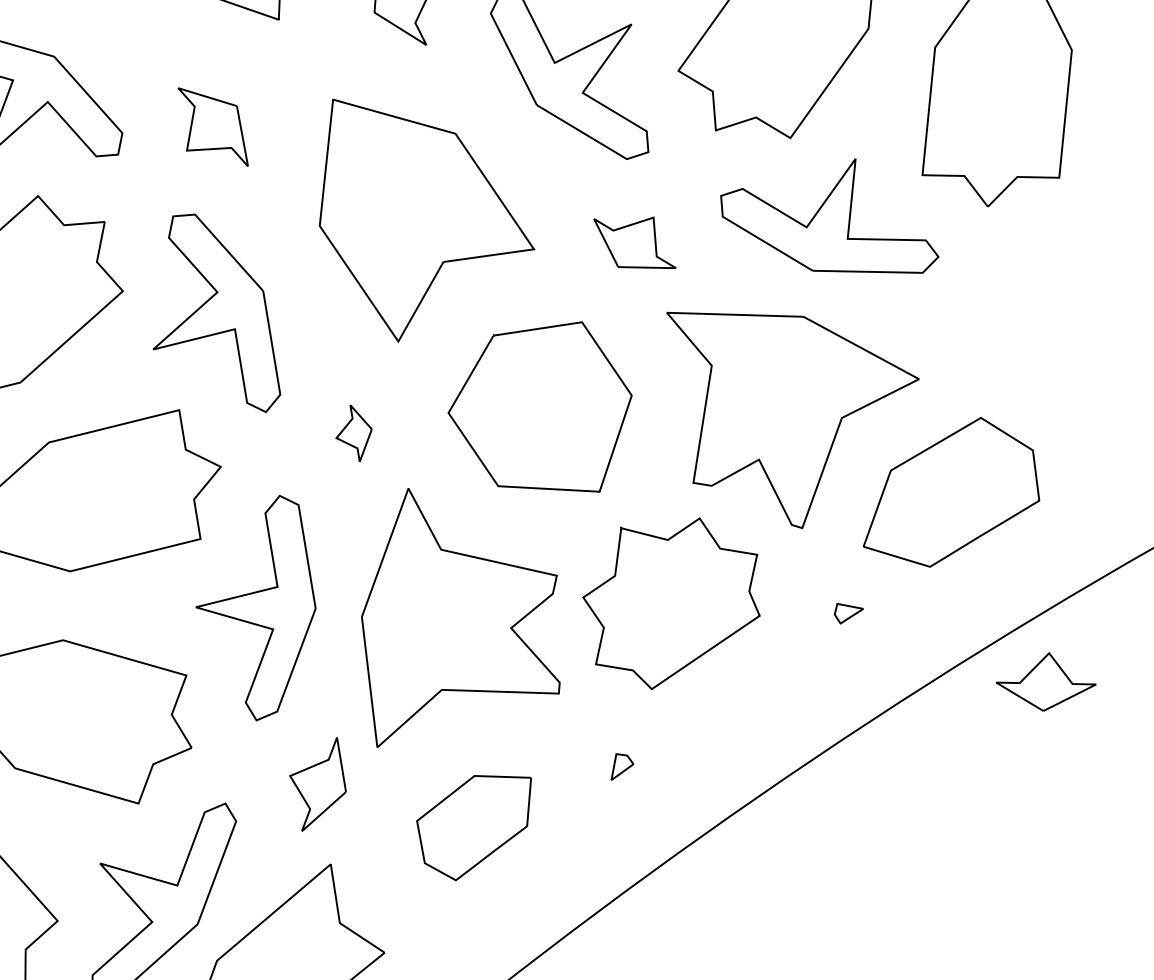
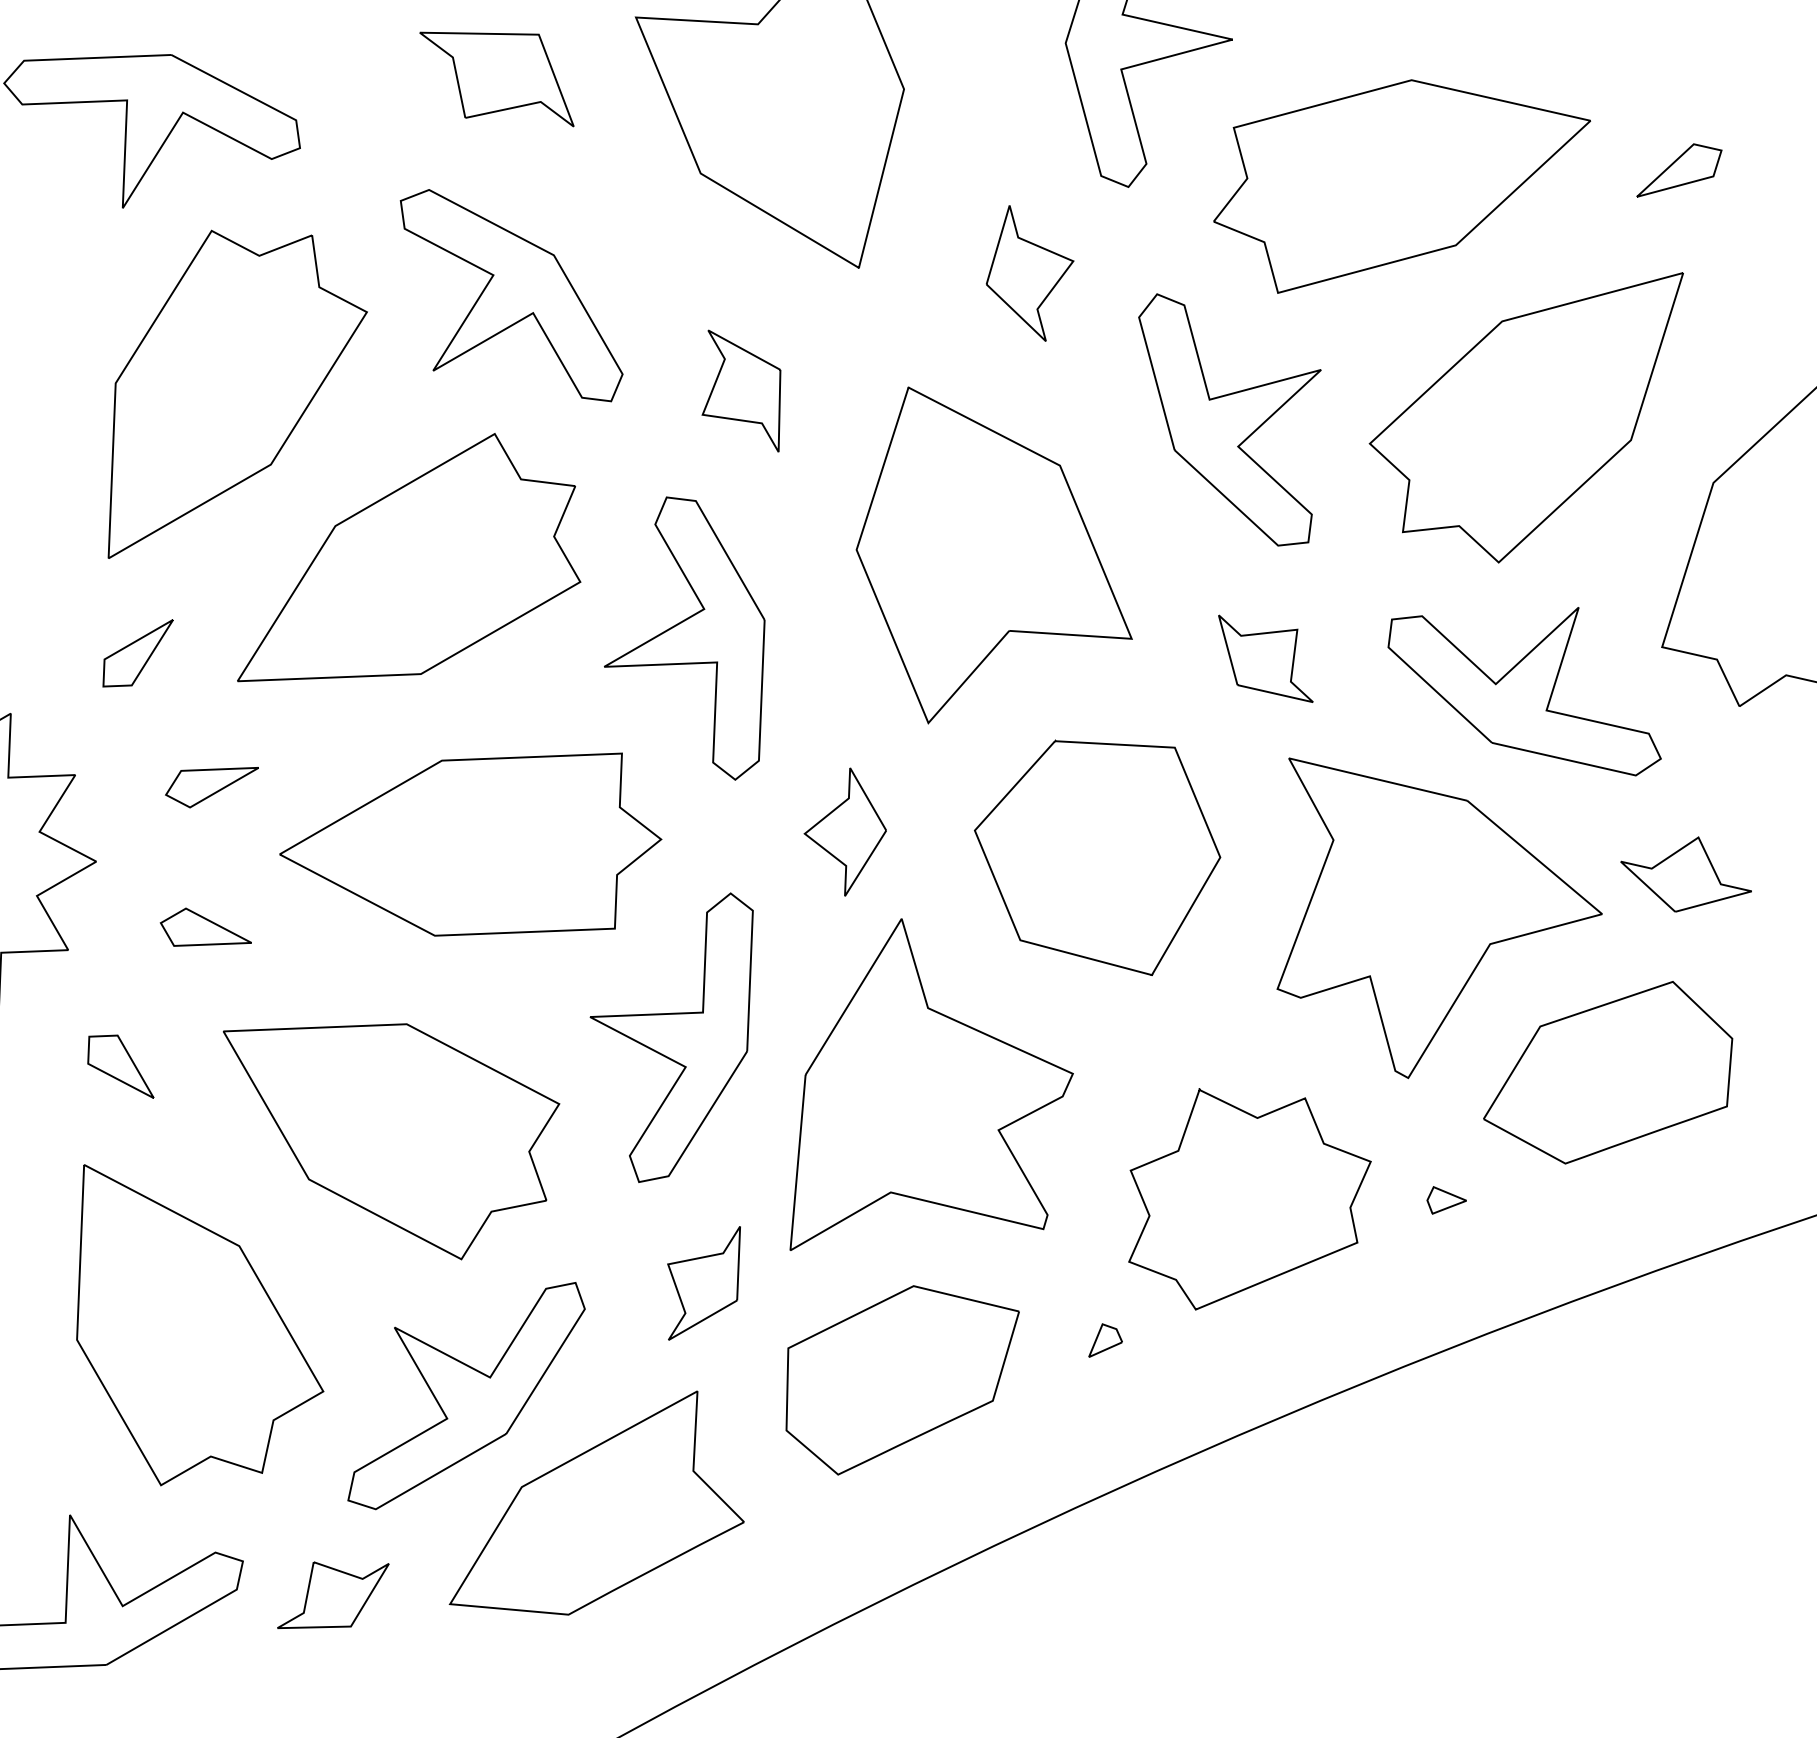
part: (353, 433) -> (844, 831), size x1.67
part: (674, 600) -> (1249, 1199), moved
part: (1045, 682) -> (1685, 874), moved
part: (478, 825) -> (902, 1380), size x1.43

